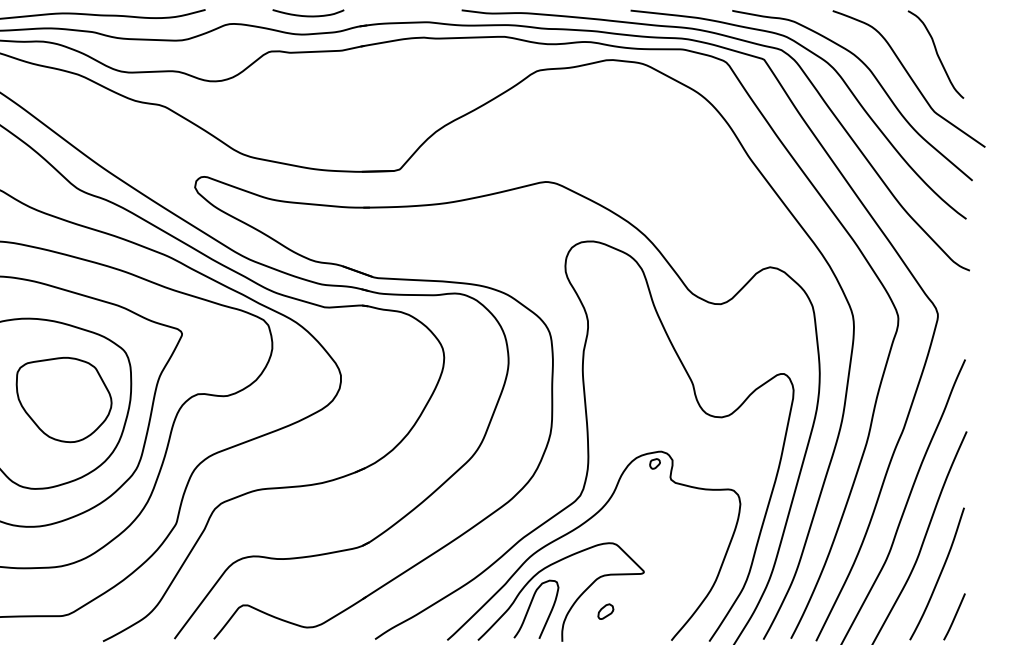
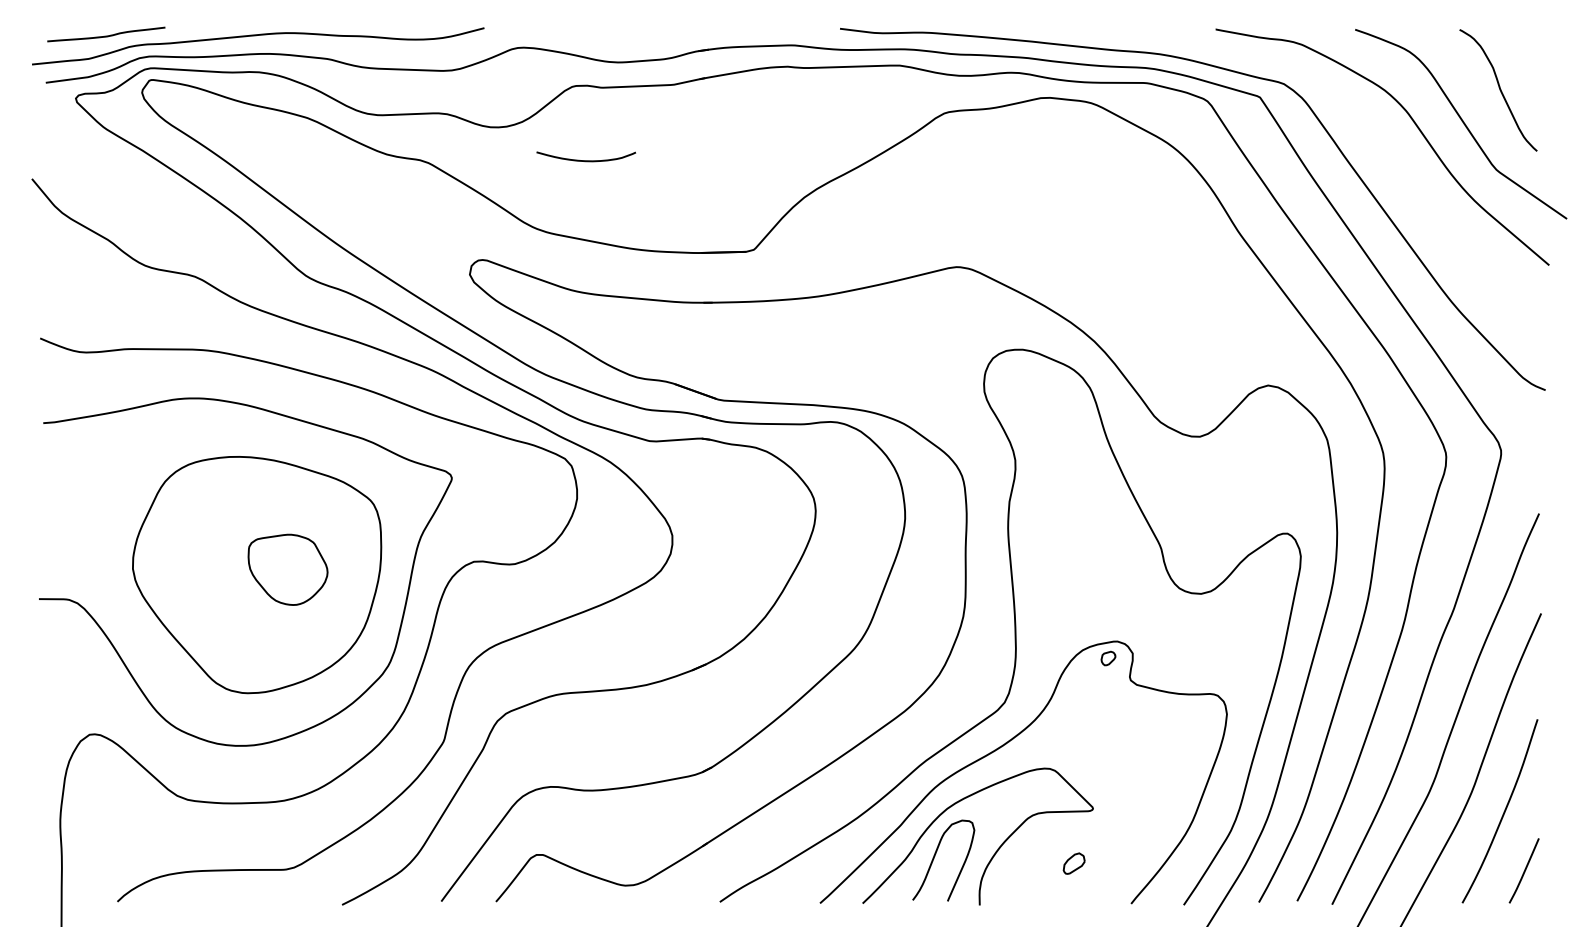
curve: (308, 15) -> (586, 160), moved
curve: (844, 83) -> (1371, 130), removed
part: (63, 399) -> (287, 569), size x0.6
part: (605, 611) -> (1073, 863), moved

